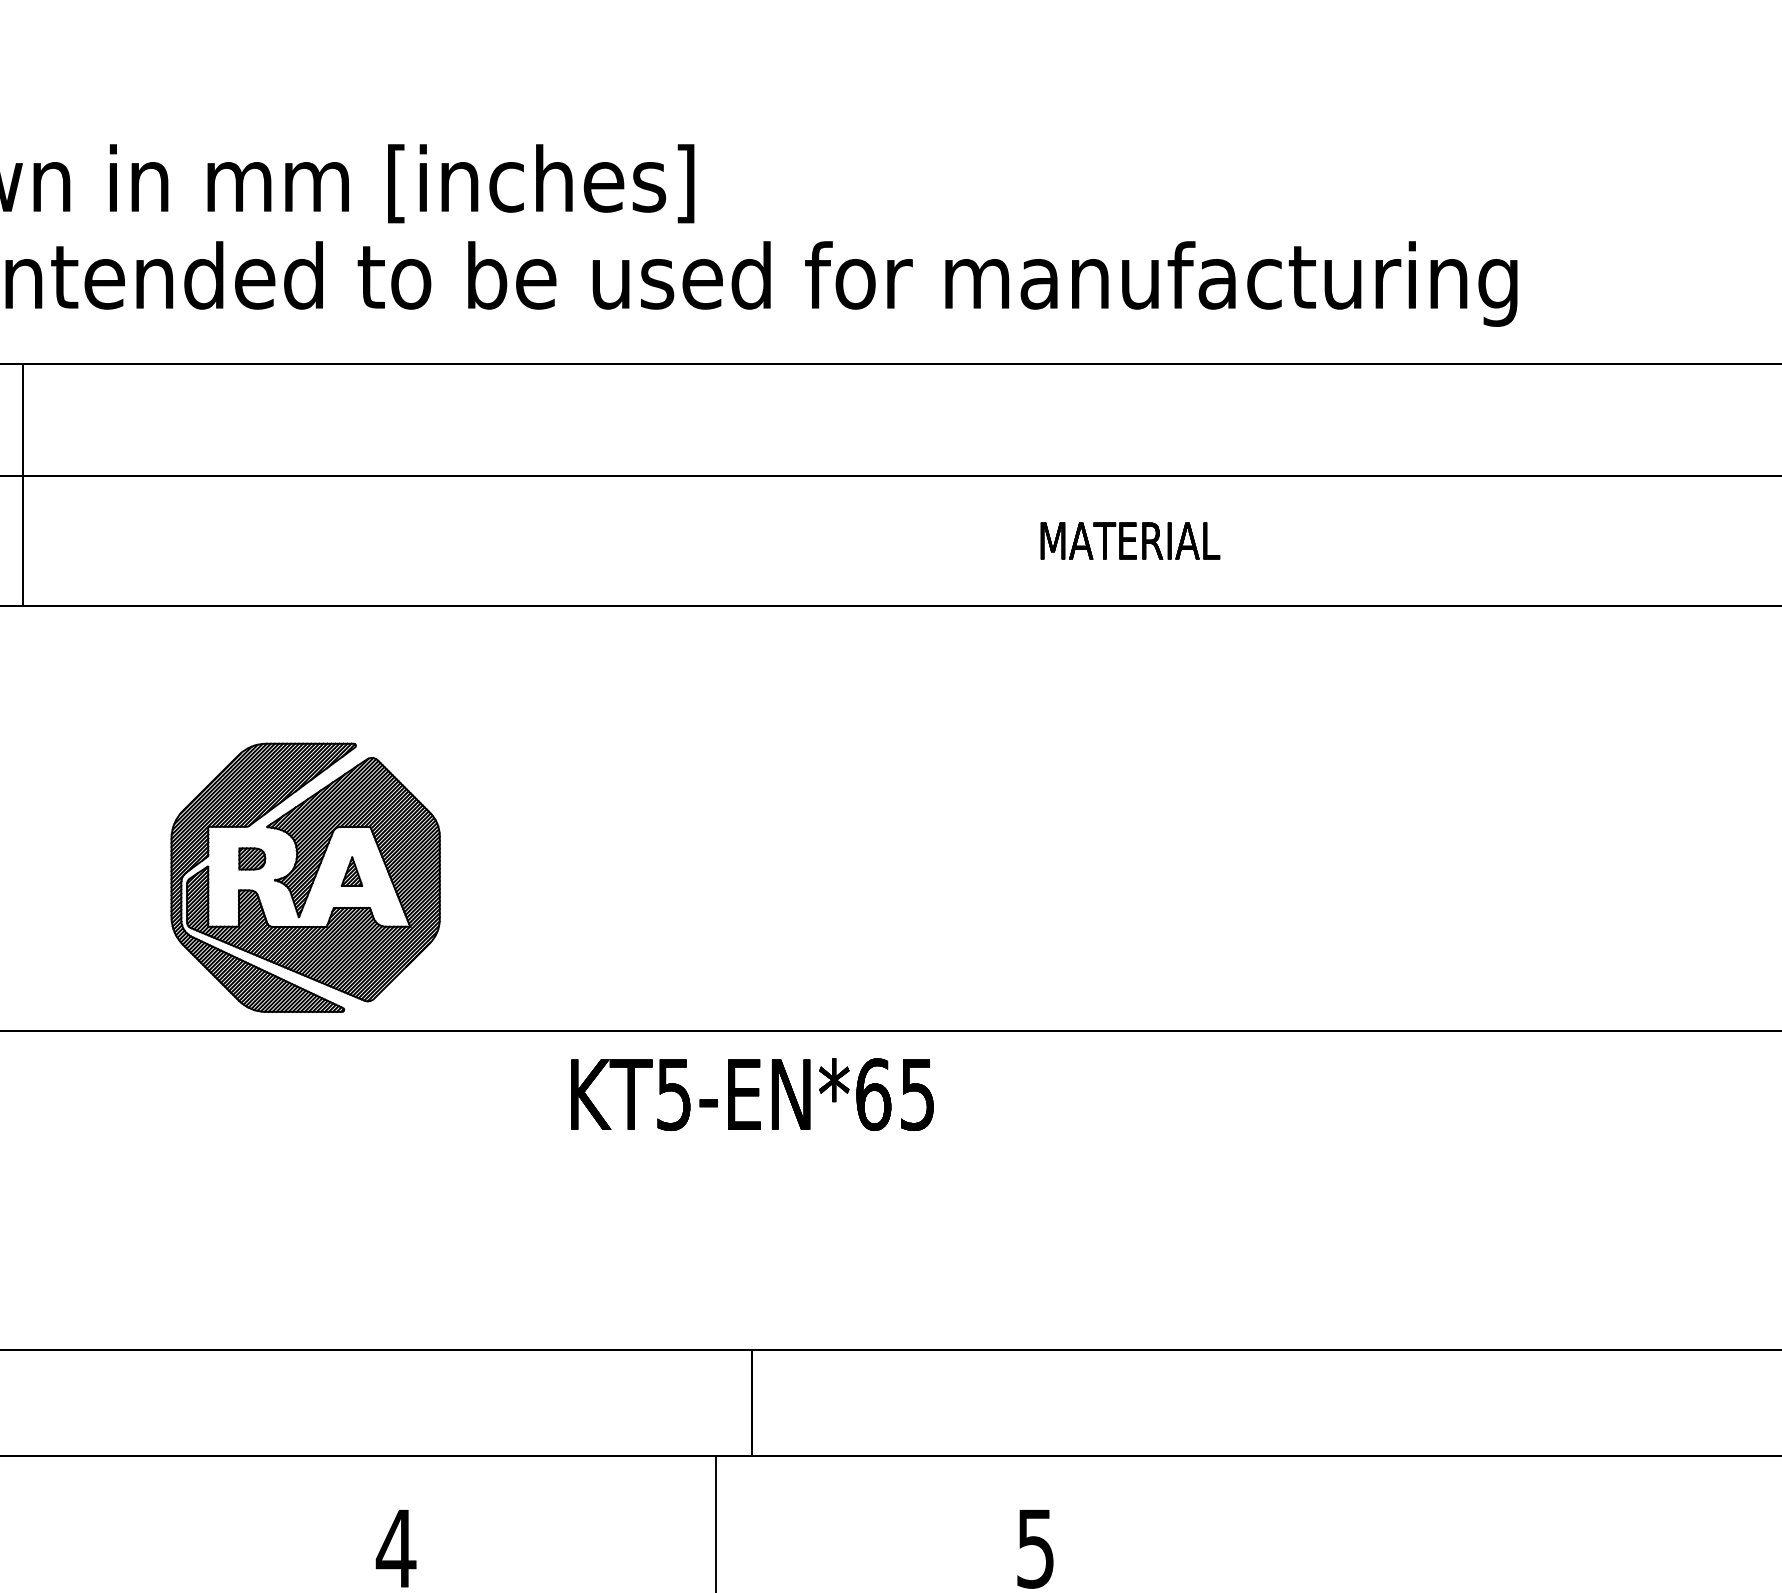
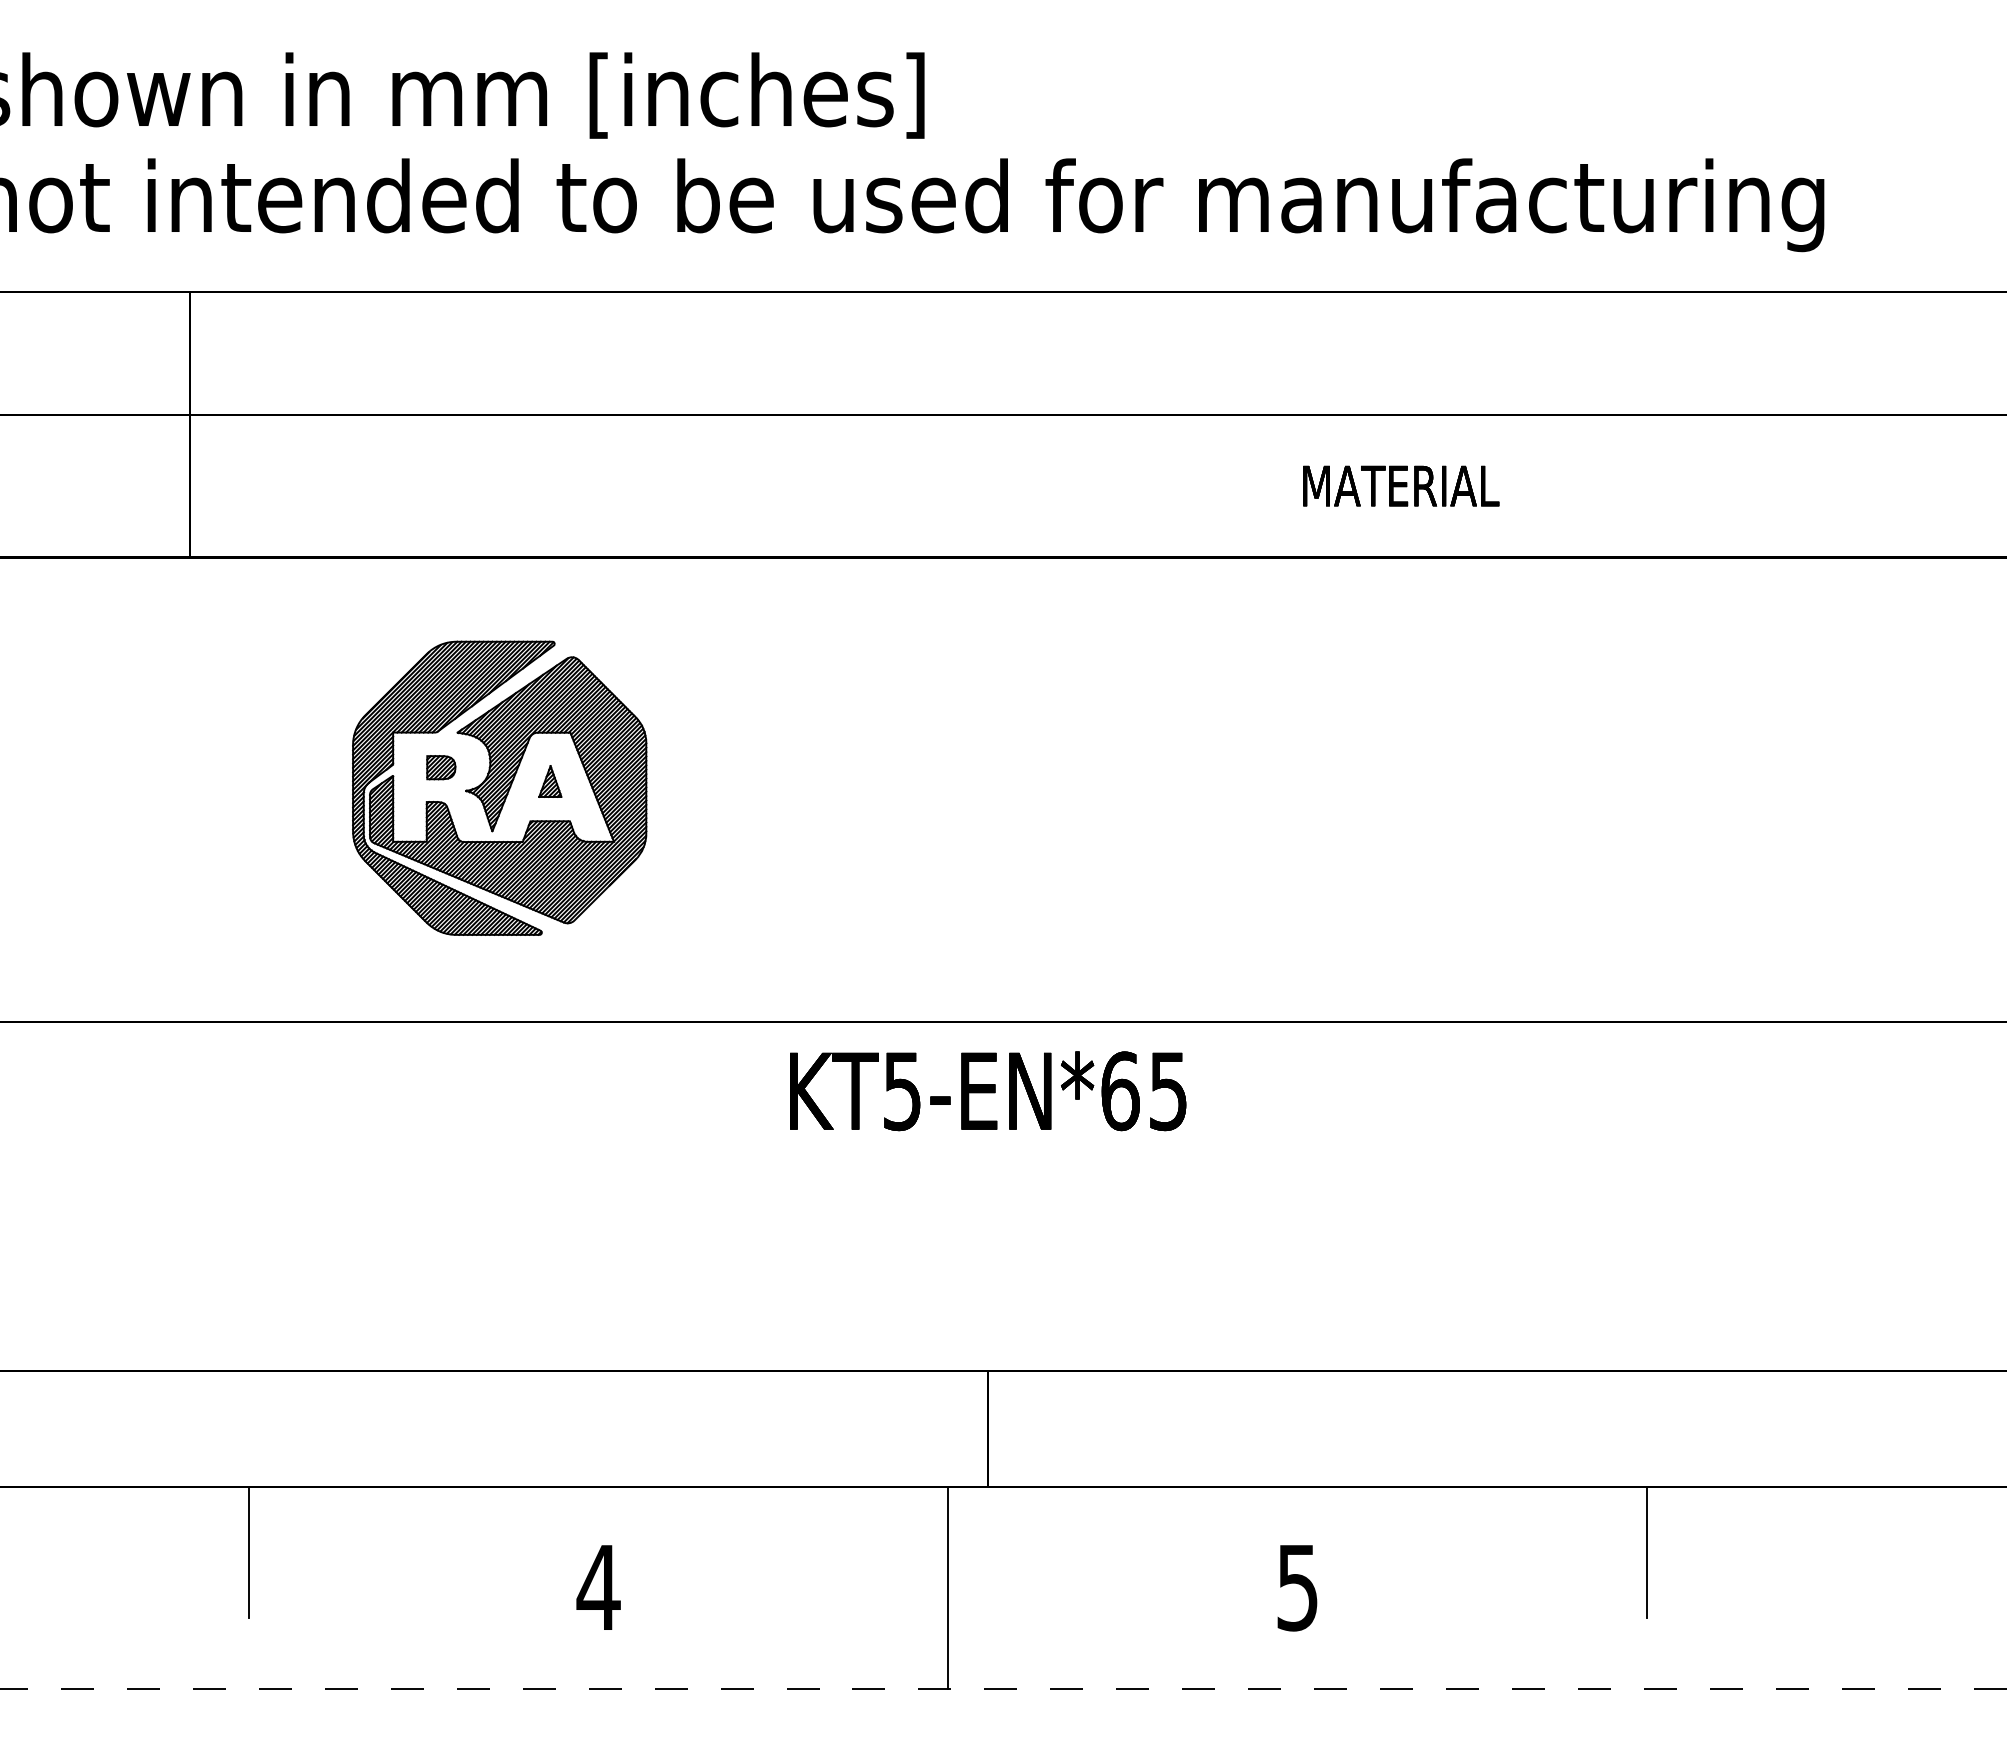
part: (305, 877) -> (499, 787), moved
line: (76, 1515) -> (249, 1551), added
line: (1355, 1515) -> (1647, 1551), added

